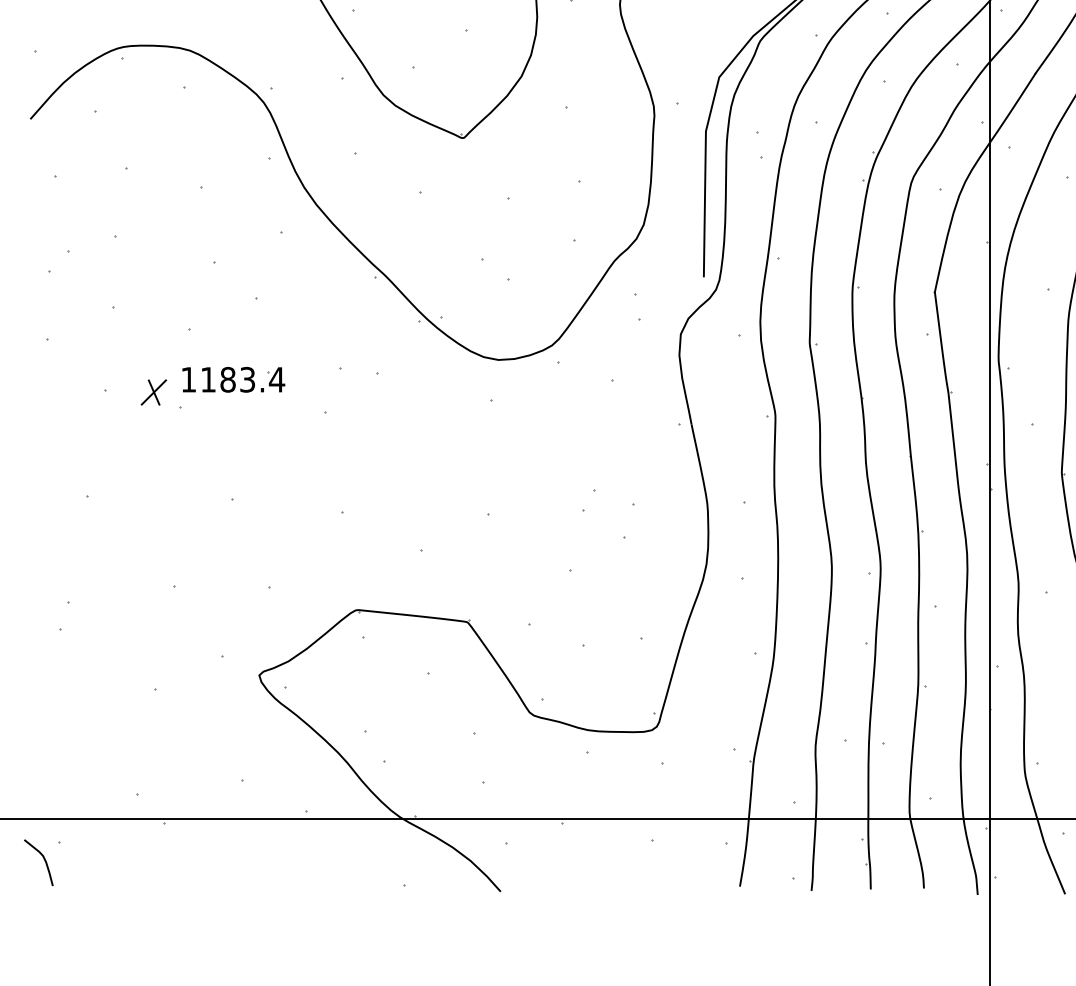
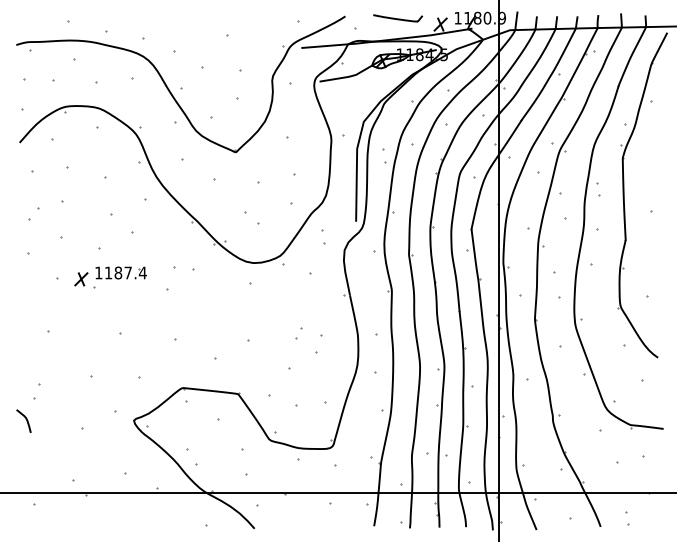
text: (246, 378) -> (127, 272), 1183.4 -> 1187.4
curve: (42, 859) -> (25, 419), moved

